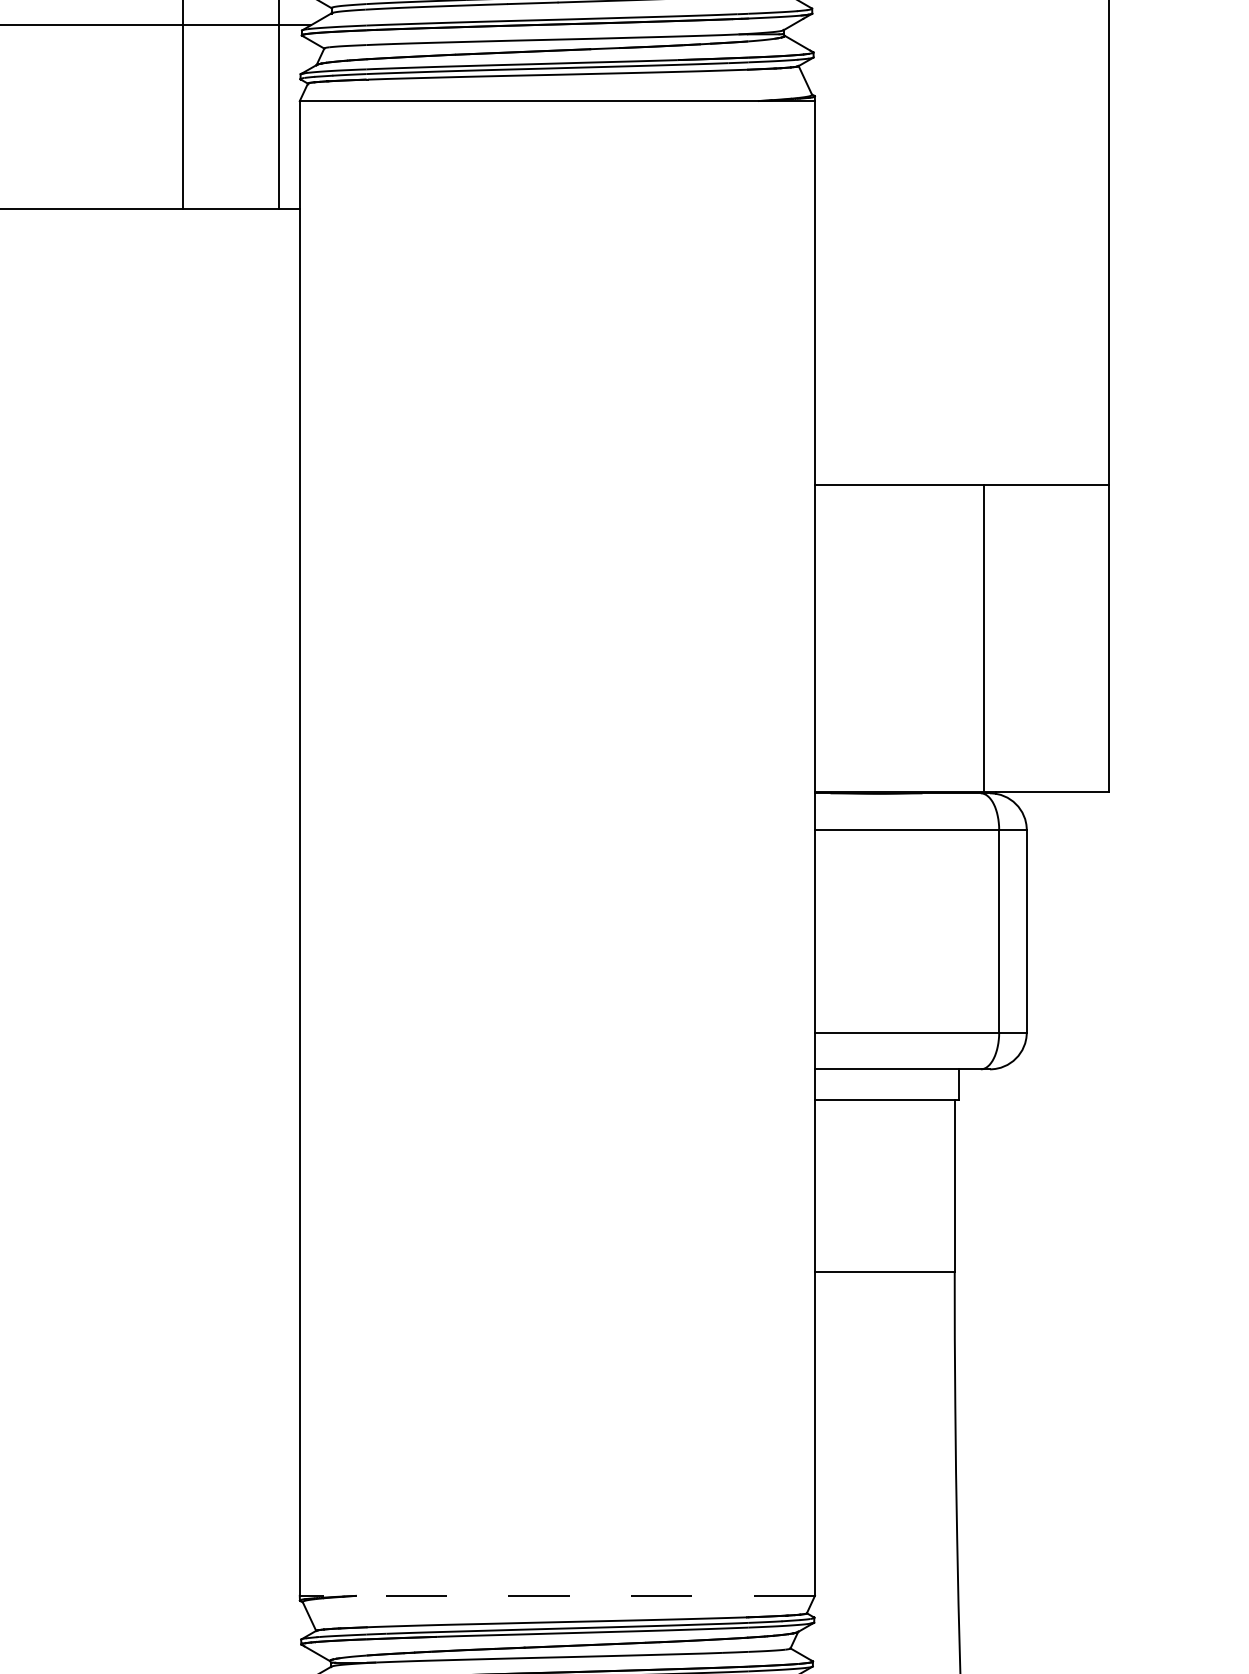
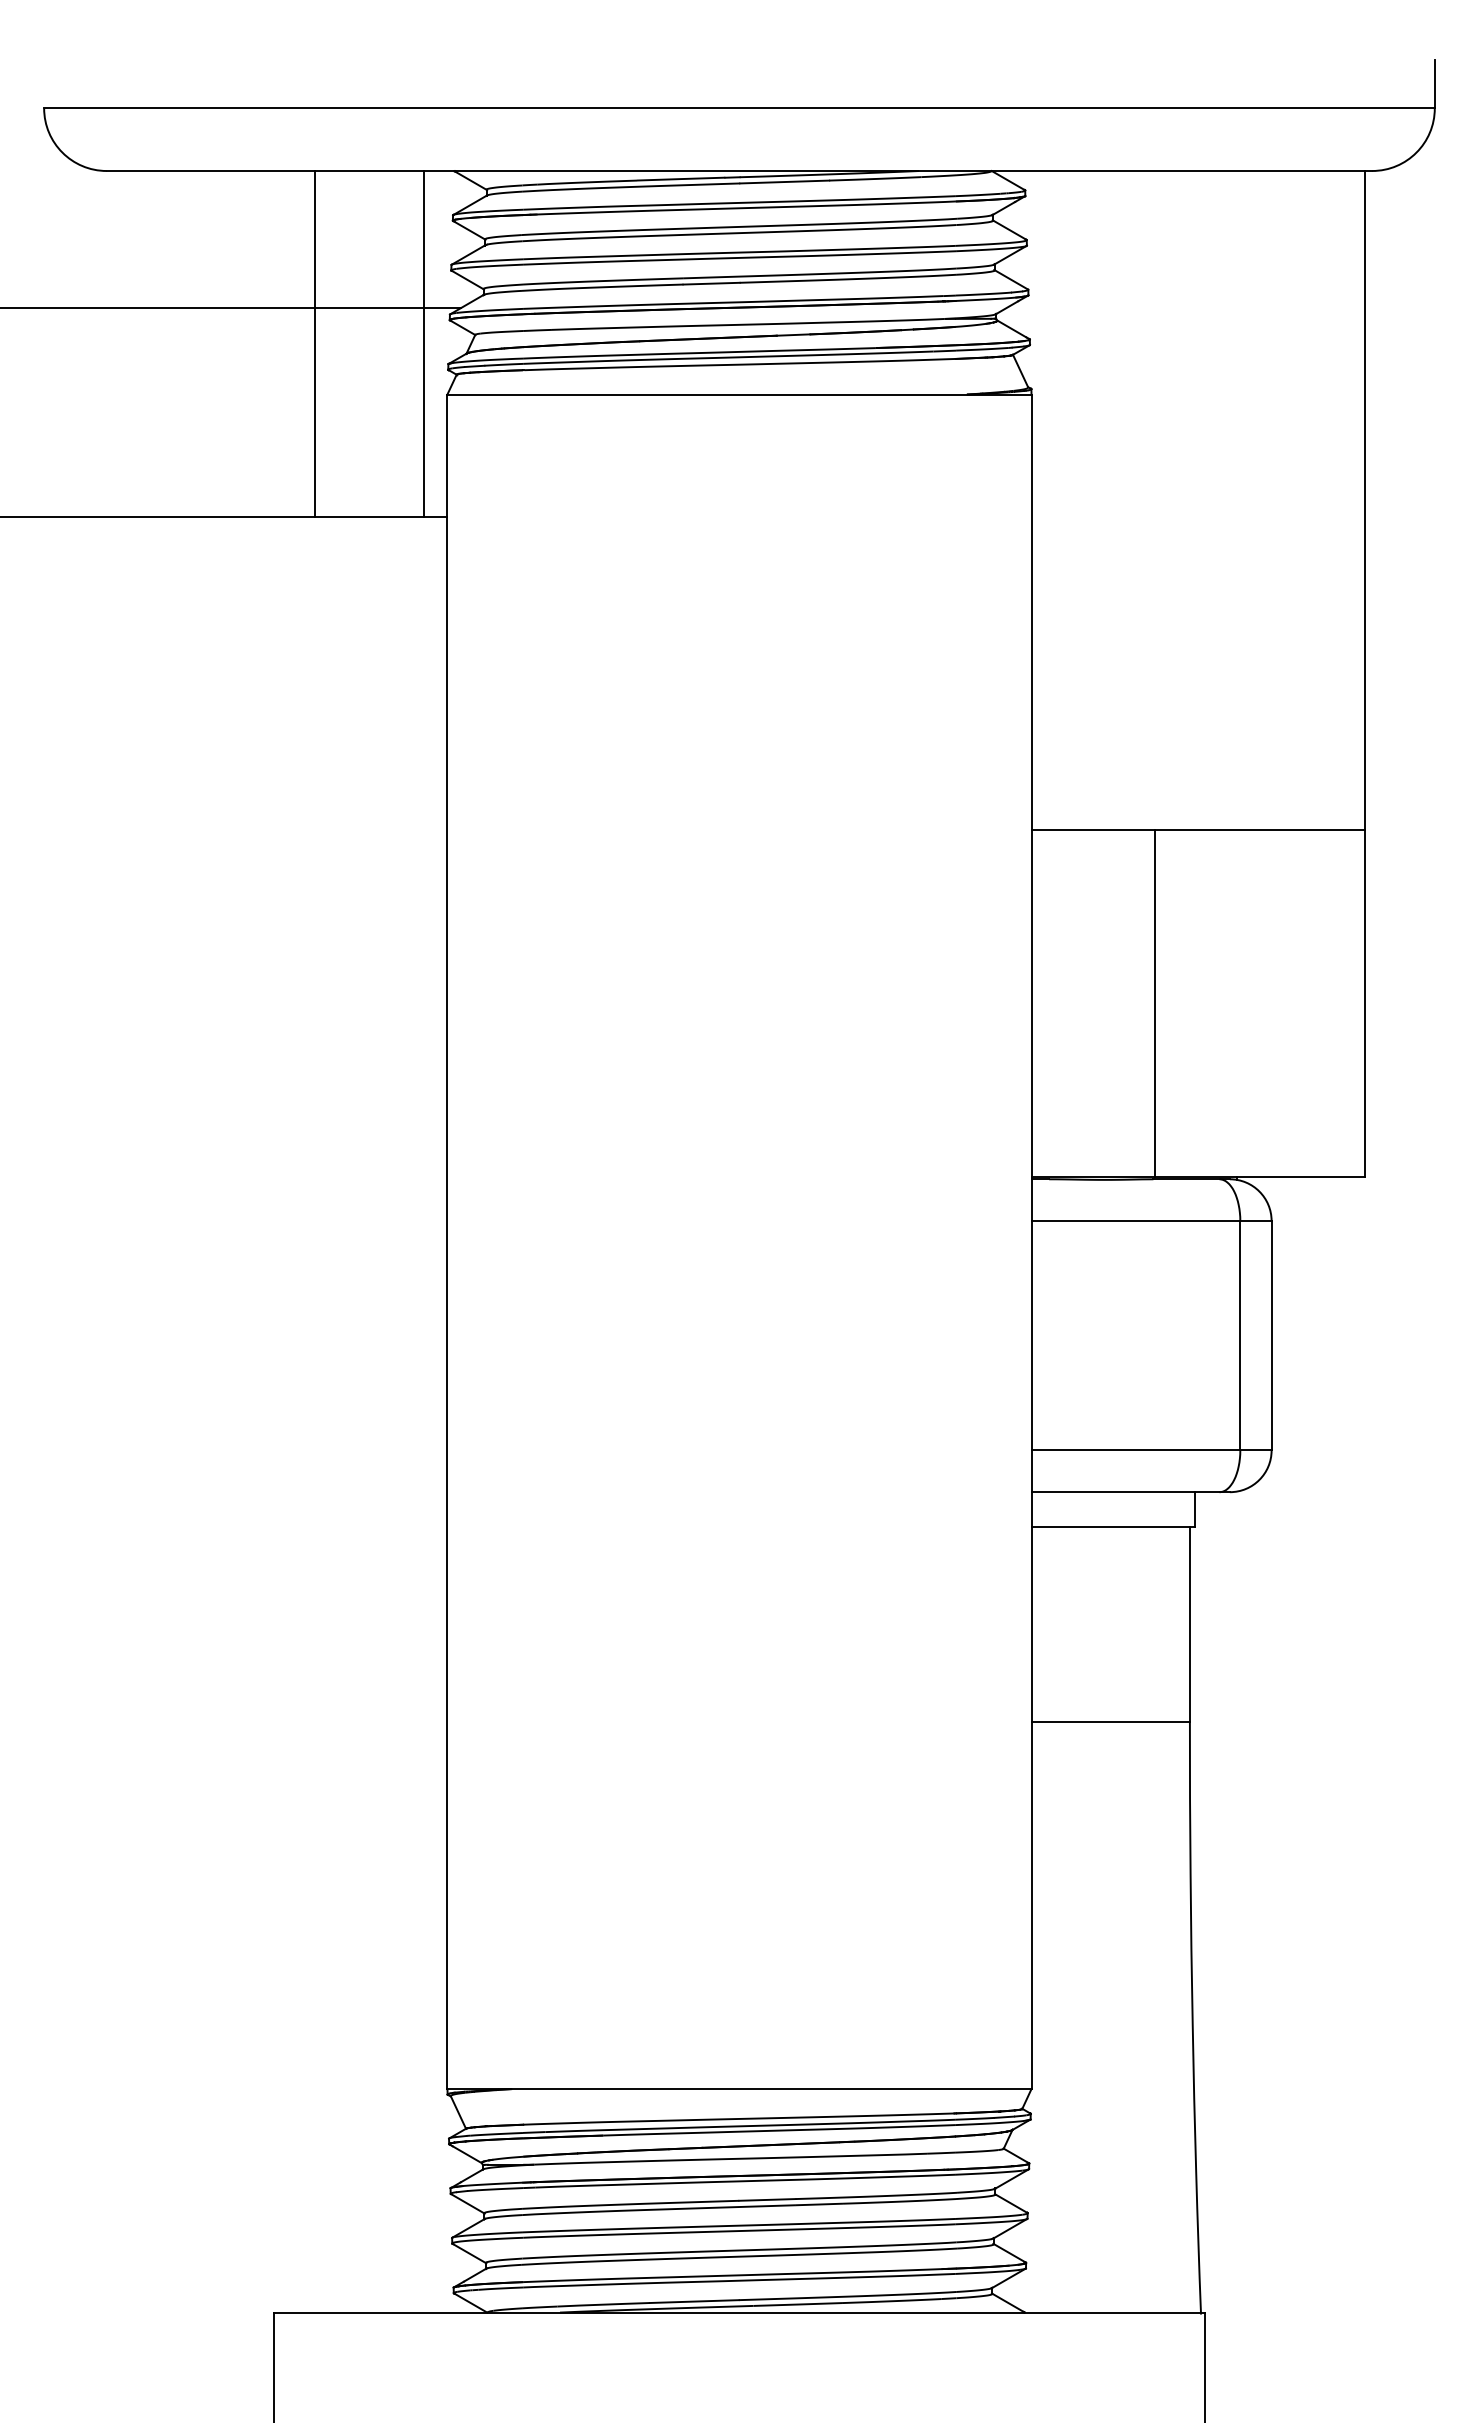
line: (984, 638) -> (1155, 1003), moved
line: (556, 1596) -> (738, 2089), dashed -> solid

